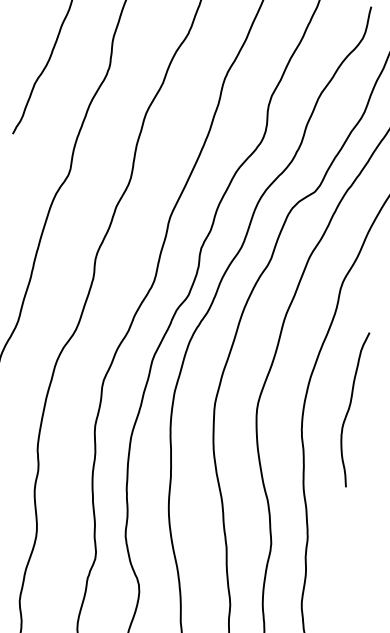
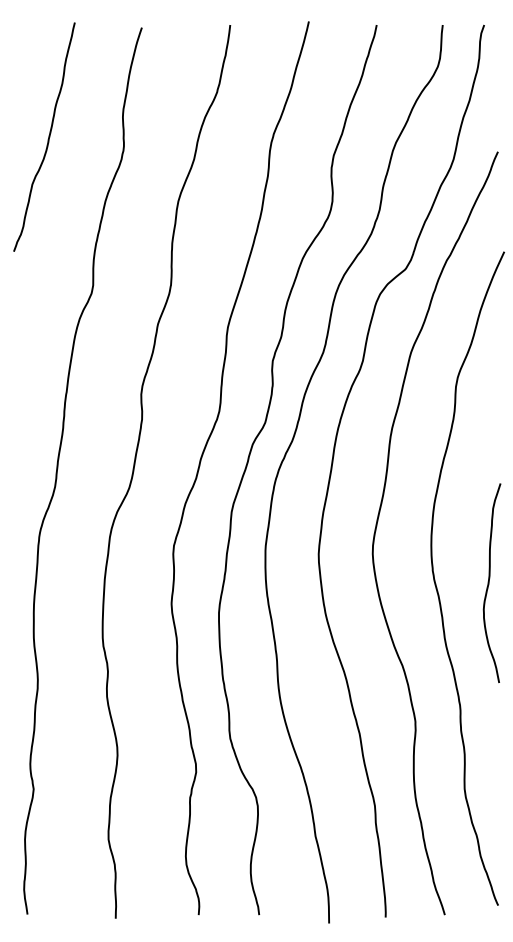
curve: (349, 408) -> (489, 582), moved

